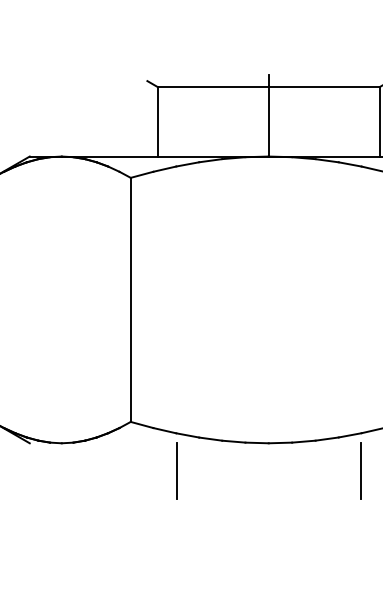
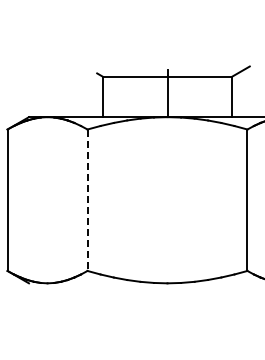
line: (130, 300) -> (87, 200), solid -> dashed
line: (177, 471) -> (114, 299), removed
line: (360, 471) -> (220, 299), removed

